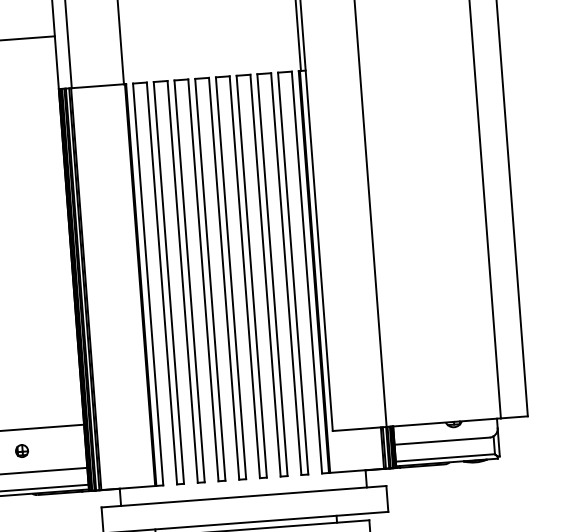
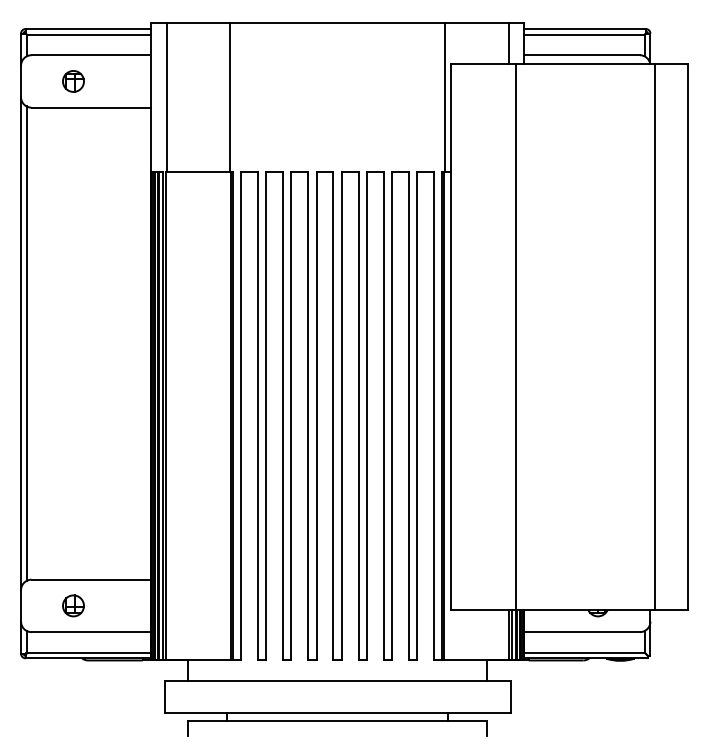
part: (22, 450) -> (73, 605), size x1.43

